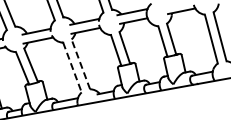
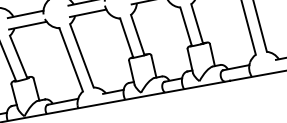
line: (80, 64) -> (81, 56), dashed -> solid
line: (72, 67) -> (71, 59), dashed -> solid

